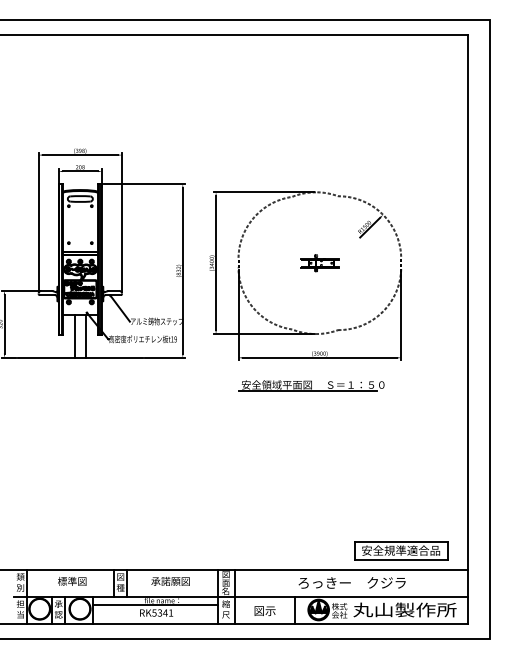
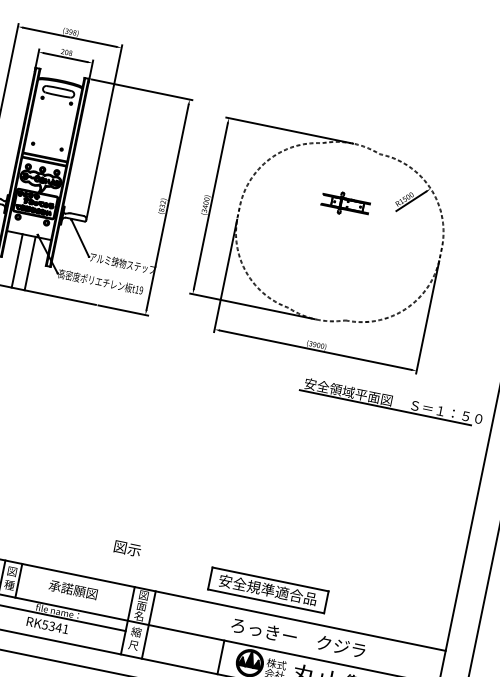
part: (319, 263) -> (345, 204), moved
part: (311, 385) -> (391, 401), moved
part: (401, 550) -> (268, 589), moved
text: (264, 610) -> (127, 547), moved

